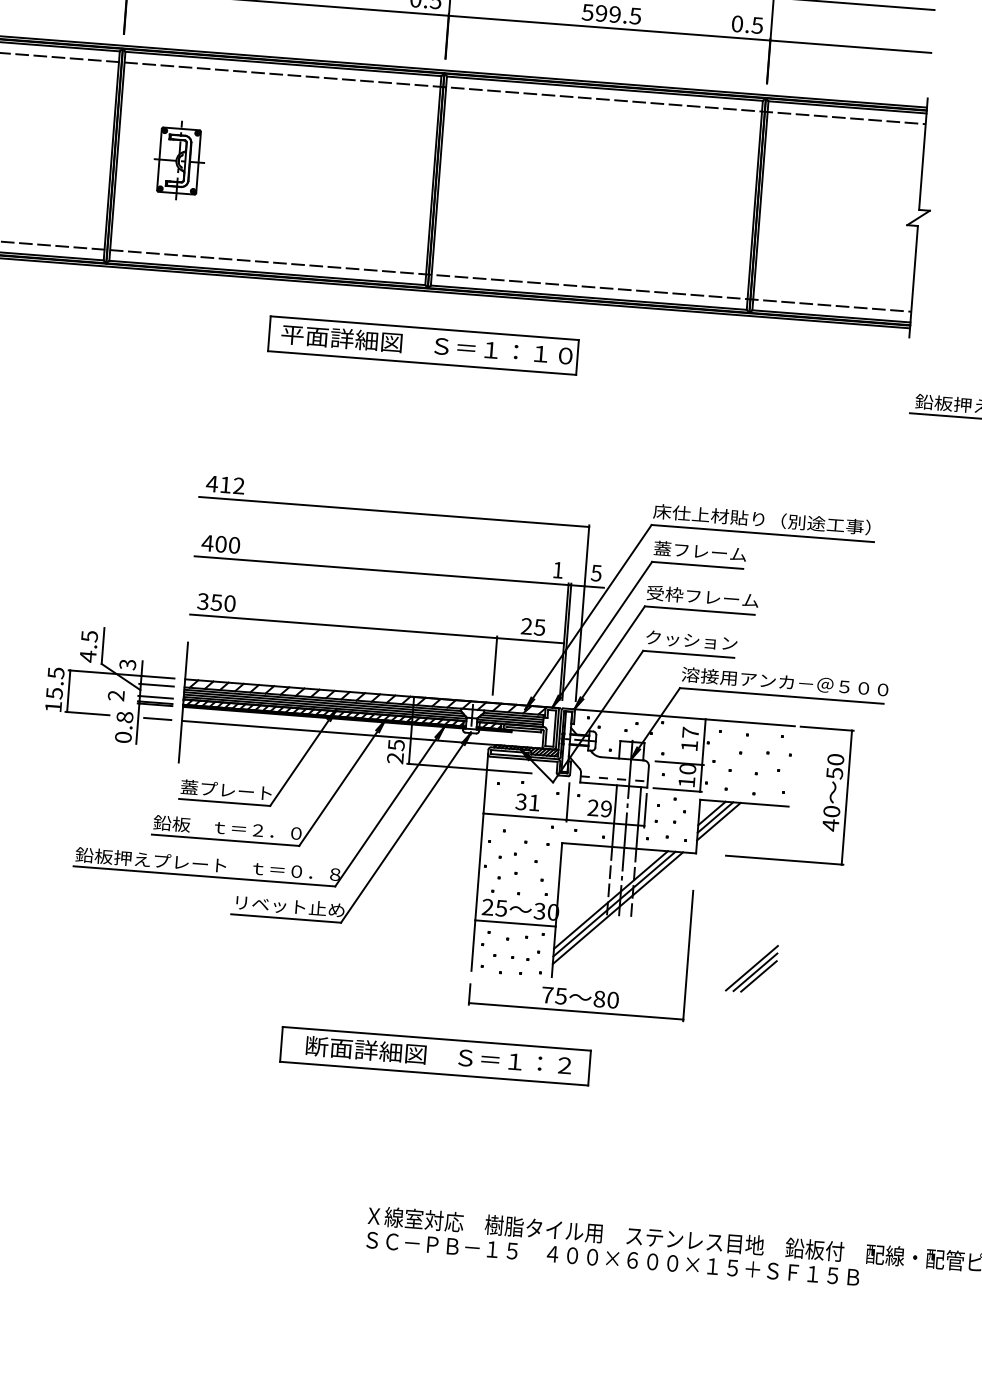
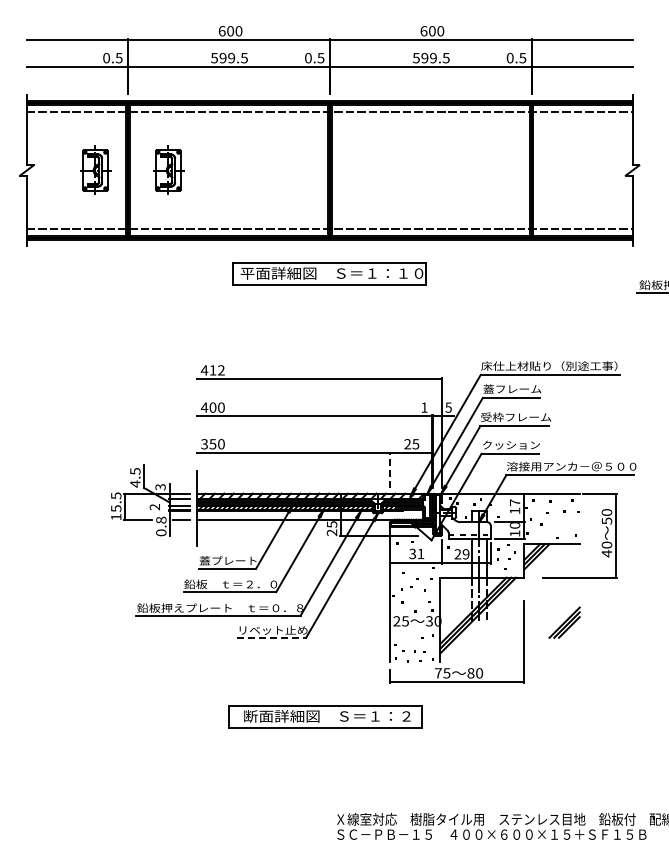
part: (63, 150) -> (95, 169), added
line: (494, 664) -> (389, 469), solid -> dashed
line: (287, 919) -> (272, 638), solid -> dashed
line: (514, 924) -> (414, 630), removed
part: (751, 967) -> (564, 622), moved
part: (435, 1055) -> (325, 716), moved

